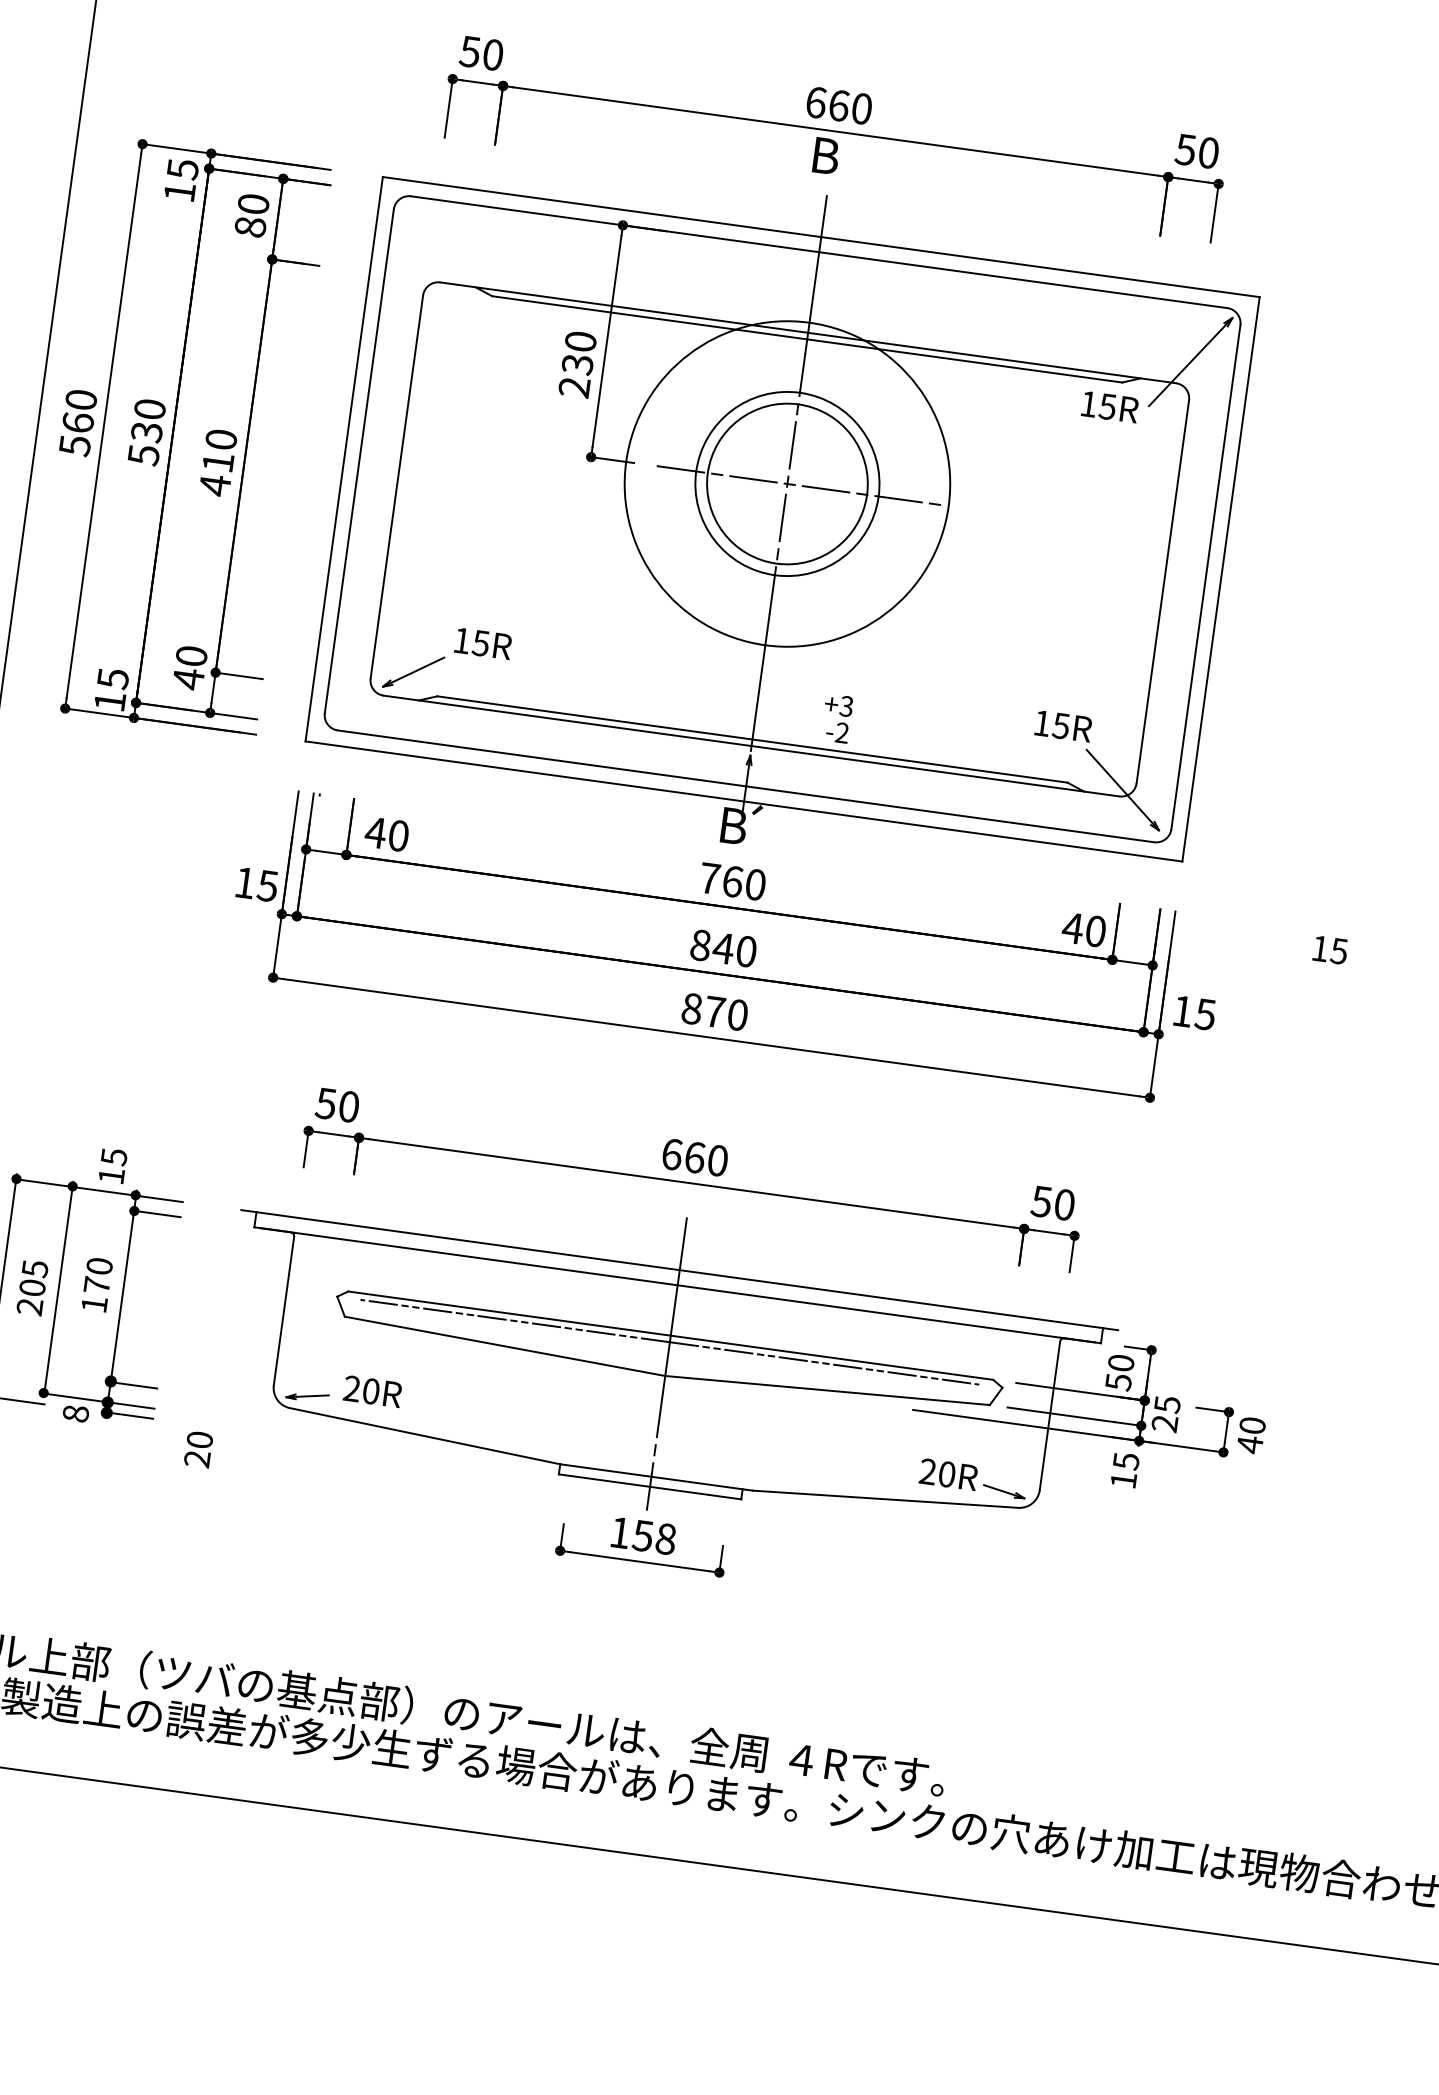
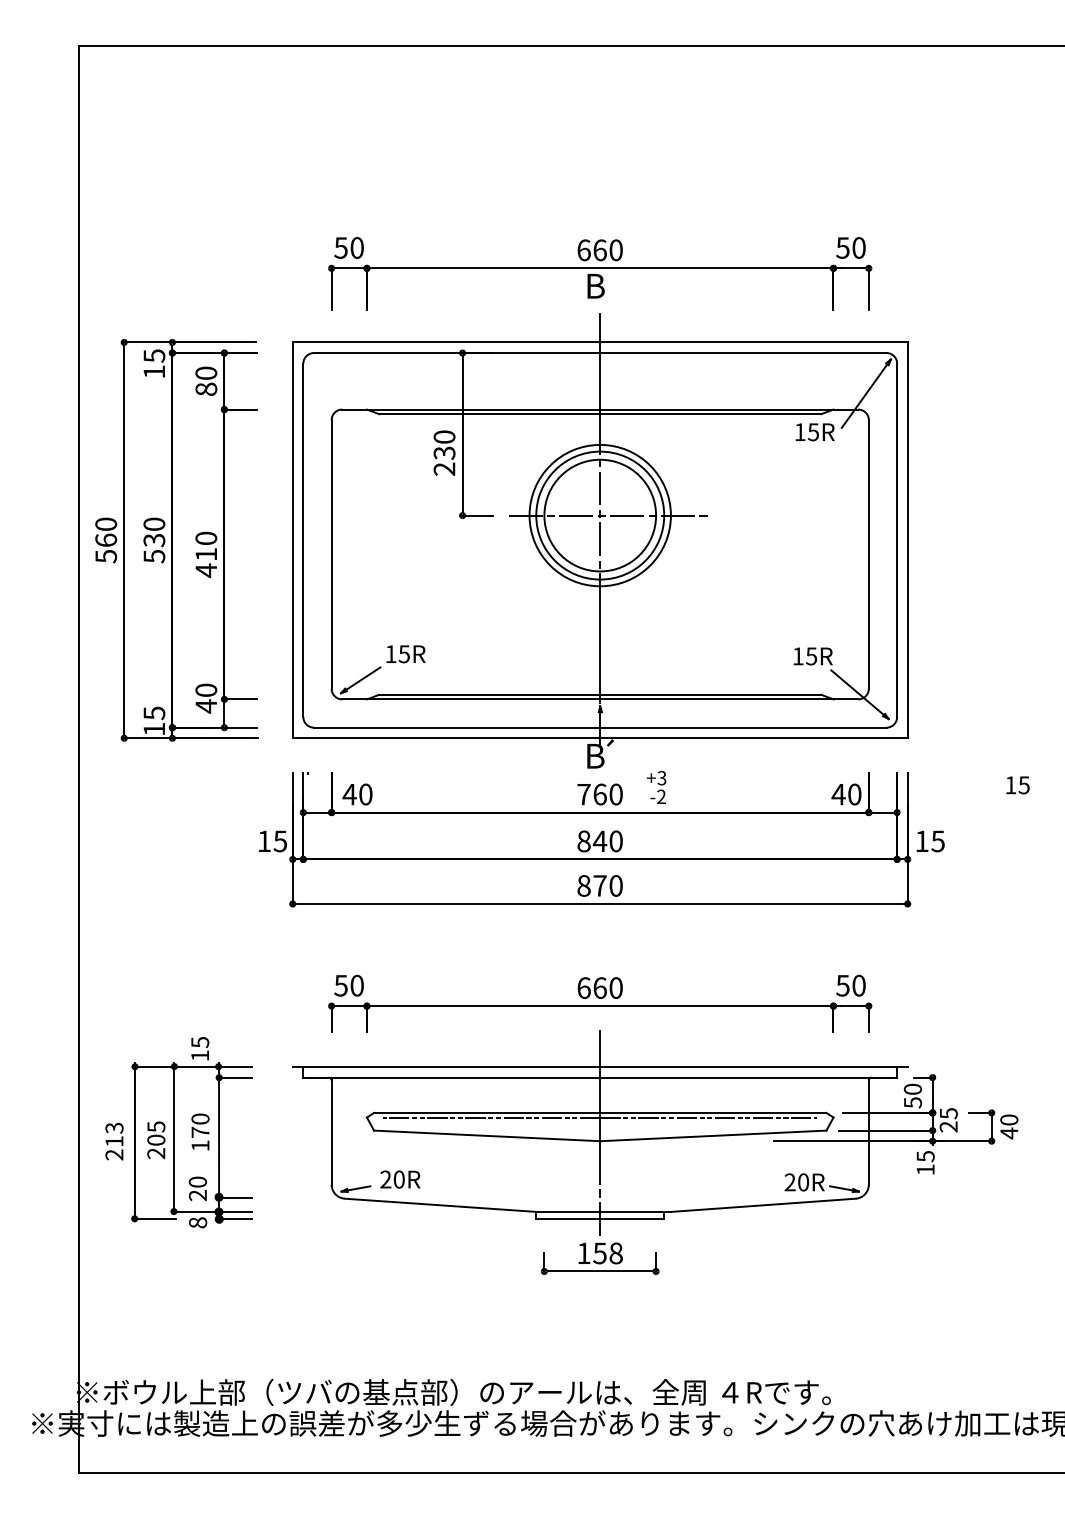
circle: (786, 483) -> (599, 515), size x0.62
text: (837, 718) -> (656, 787), moved
text: (198, 1448) -> (197, 1188), moved

